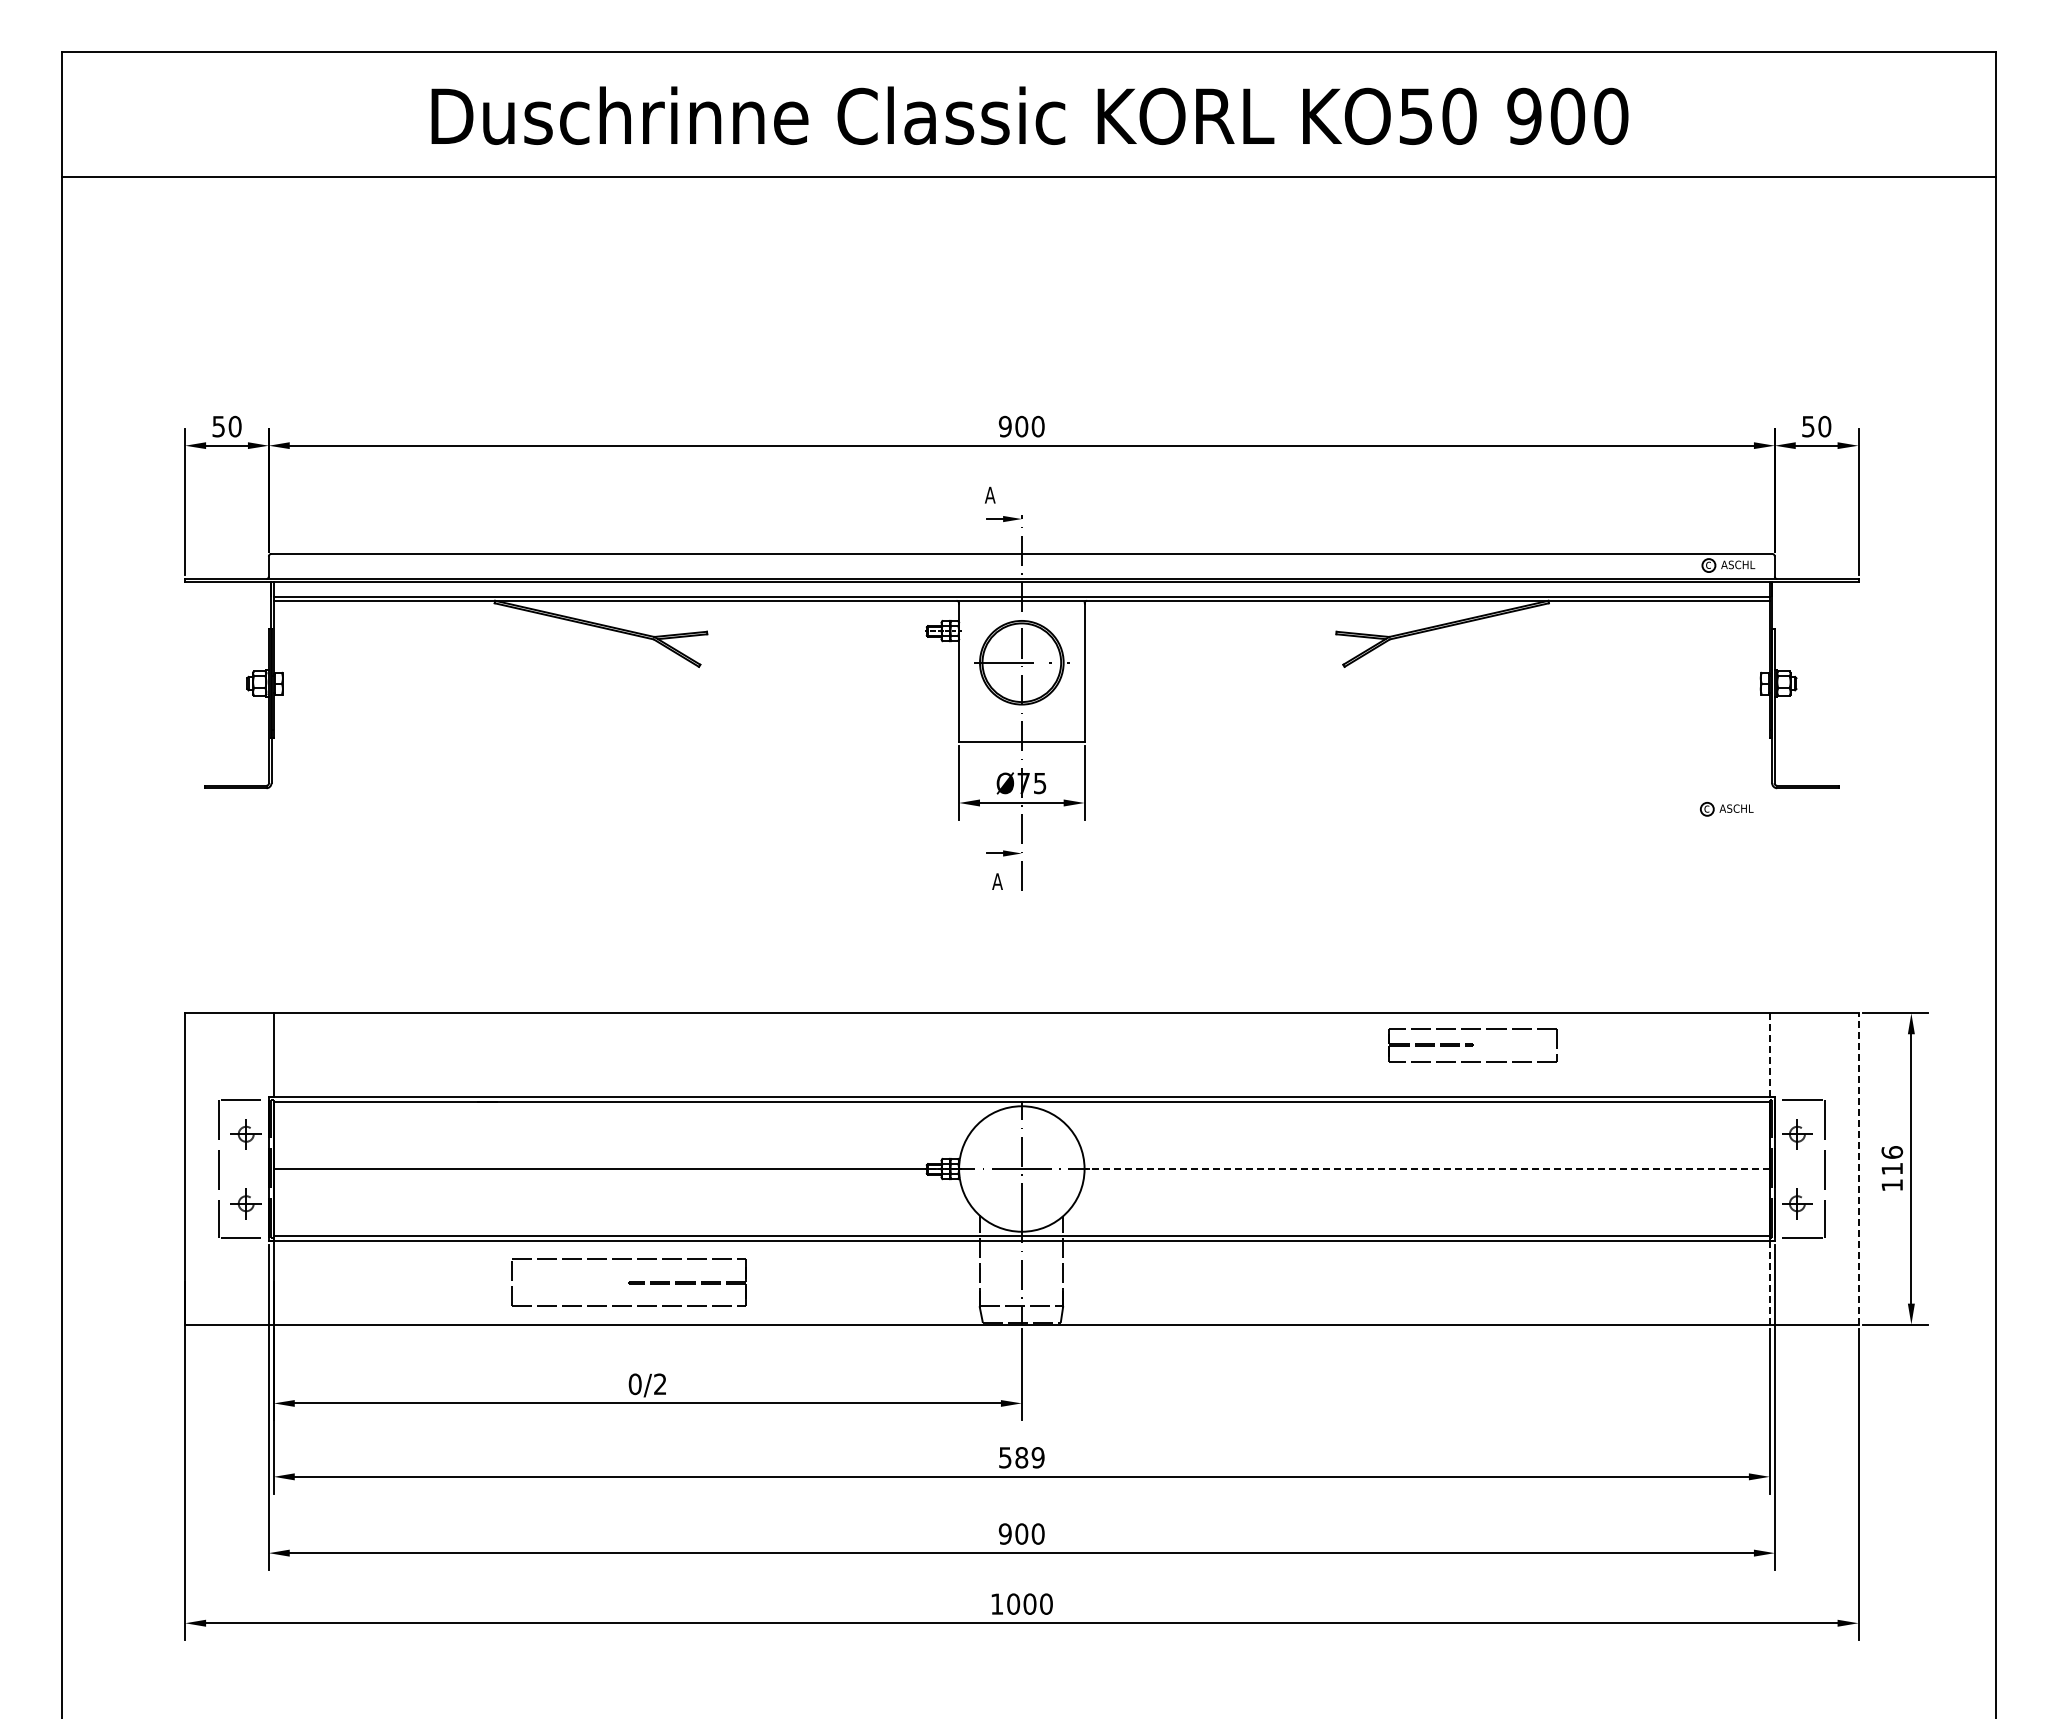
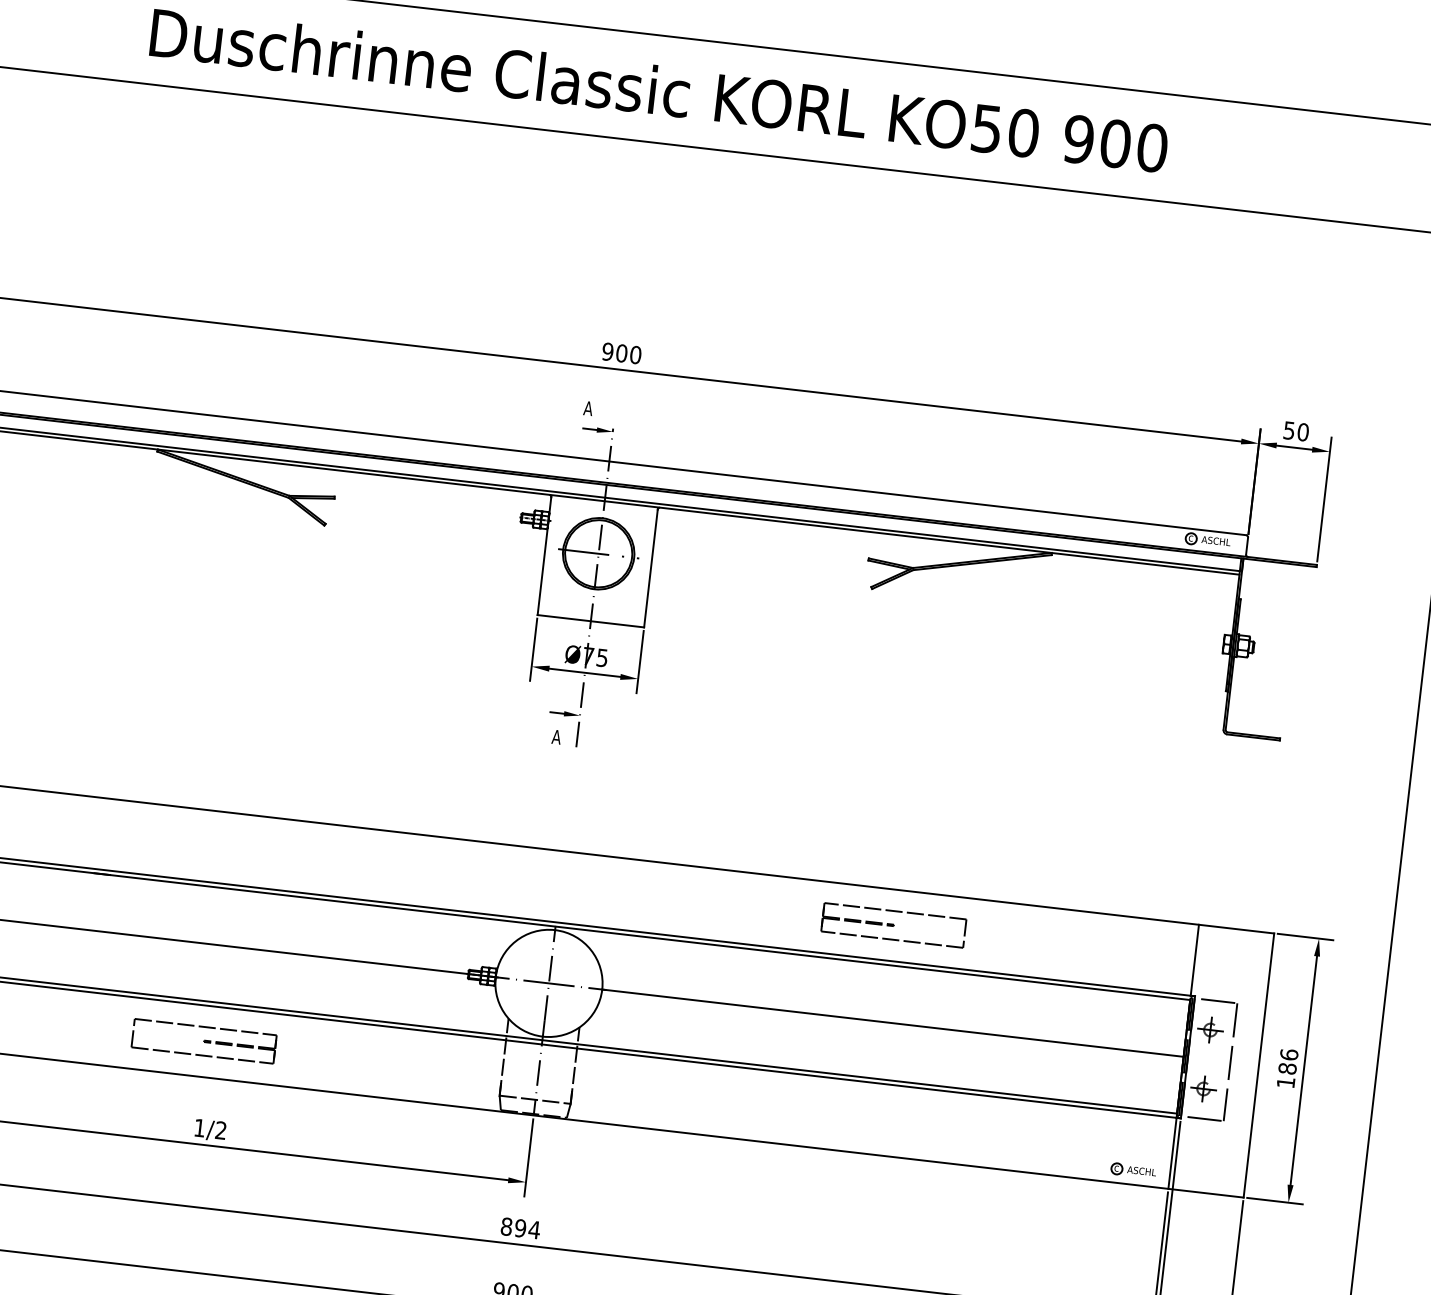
part: (1726, 809) -> (1133, 1170), moved
part: (1472, 1045) -> (893, 925), moved
line: (1769, 1055) -> (1194, 960), dashed -> solid
text: (1892, 1168) -> (1287, 1068), 116 -> 186
line: (1427, 1169) -> (893, 1023), dashed -> solid
line: (1858, 1169) -> (1258, 1065), dashed -> solid
part: (628, 1282) -> (204, 1041), size x0.71
line: (1769, 1282) -> (1172, 1153), dashed -> solid
text: (634, 1384) -> (199, 1128), 0/2 -> 1/2
text: (1021, 1457) -> (520, 1228), 589 -> 894

